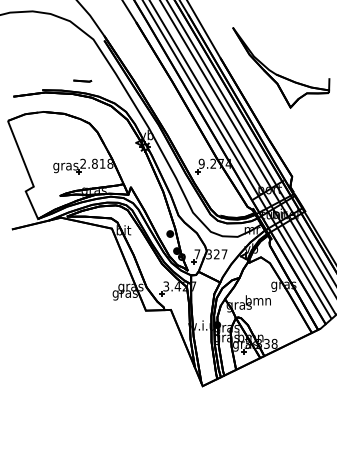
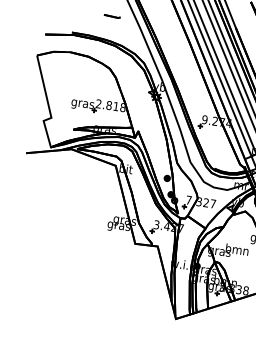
line: (82, 80) -> (112, 15), moved

